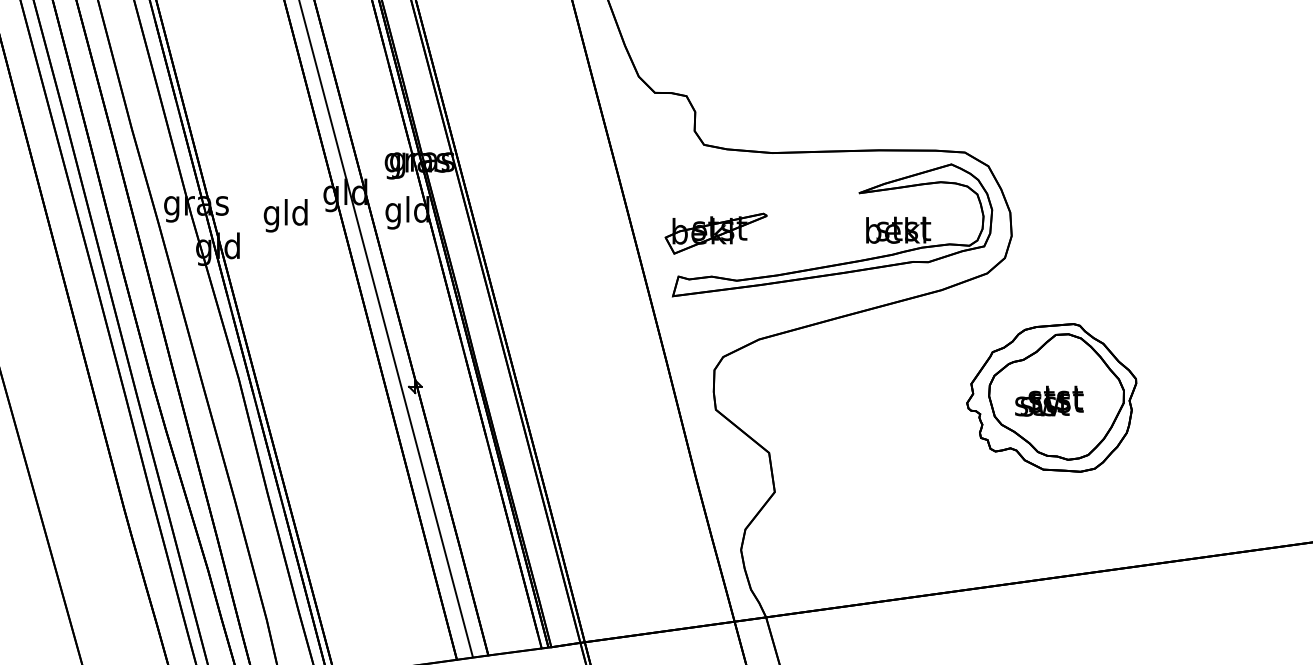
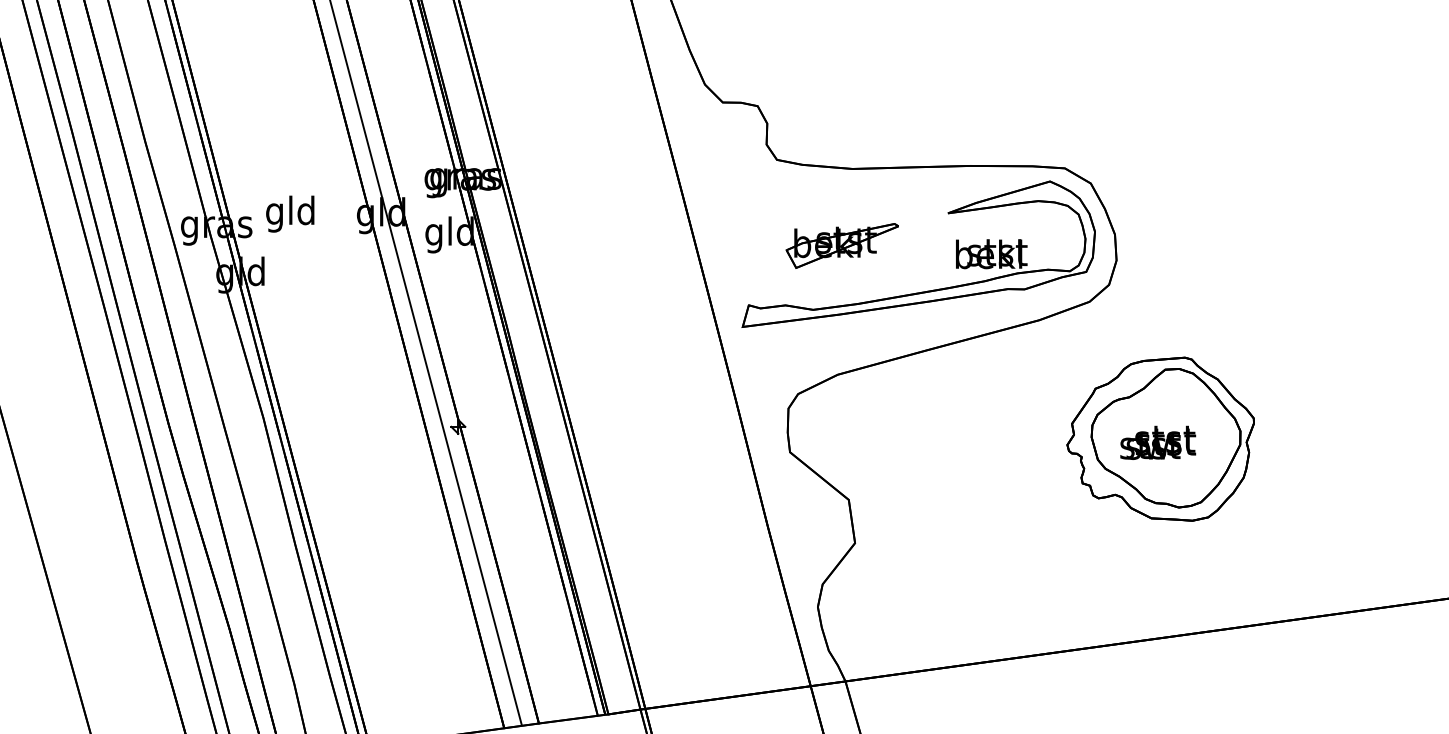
text: (285, 215) -> (290, 213), moved
part: (715, 233) -> (841, 245), moved

